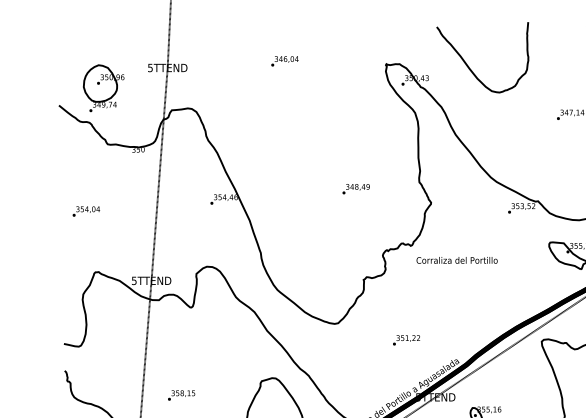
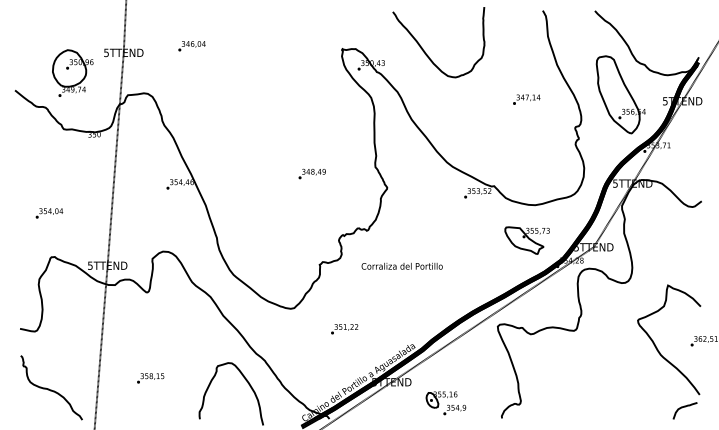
text: (284, 61) -> (191, 46), moved
part: (103, 87) -> (72, 72), moved
text: (86, 211) -> (49, 213), moved
text: (456, 259) -> (401, 265), moved
text: (406, 340) -> (344, 329), moved
text: (181, 395) -> (150, 378), moved

